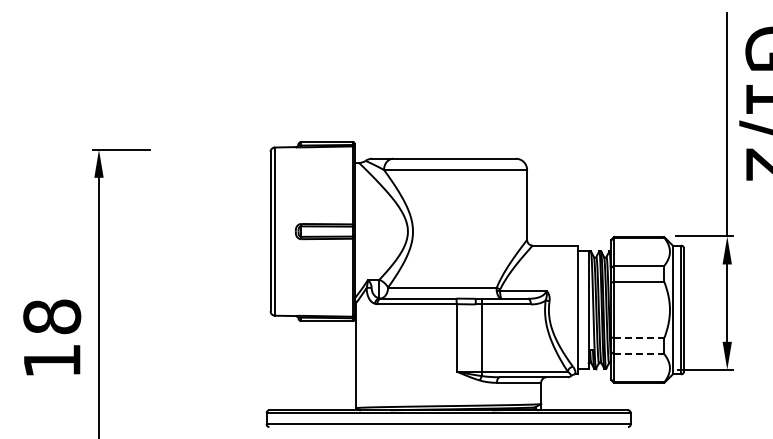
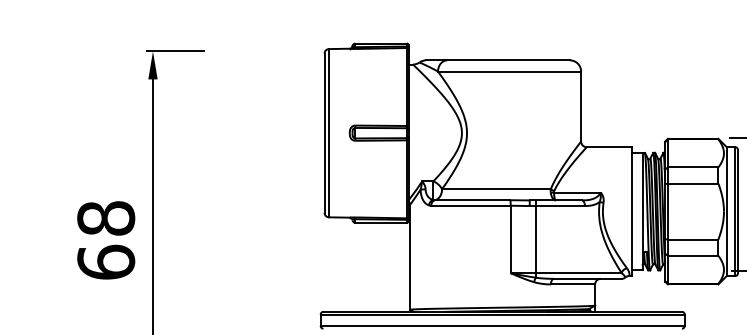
line: (639, 338) -> (693, 240), dashed -> solid
line: (639, 354) -> (693, 256), dashed -> solid
text: (52, 360) -> (106, 262), 18 -> 68

